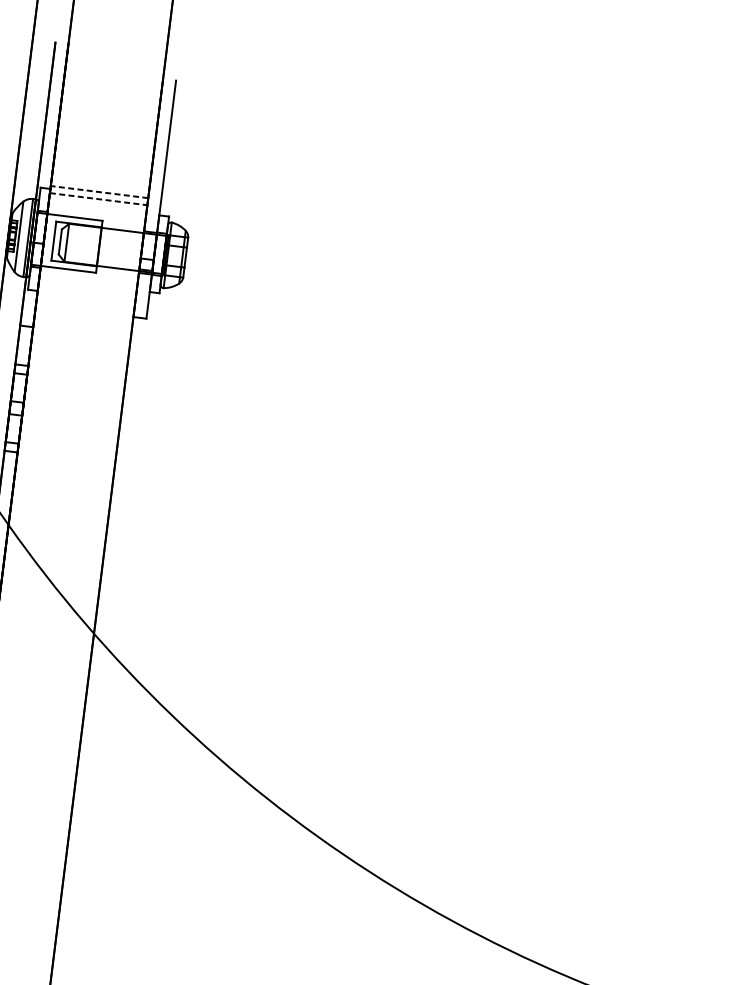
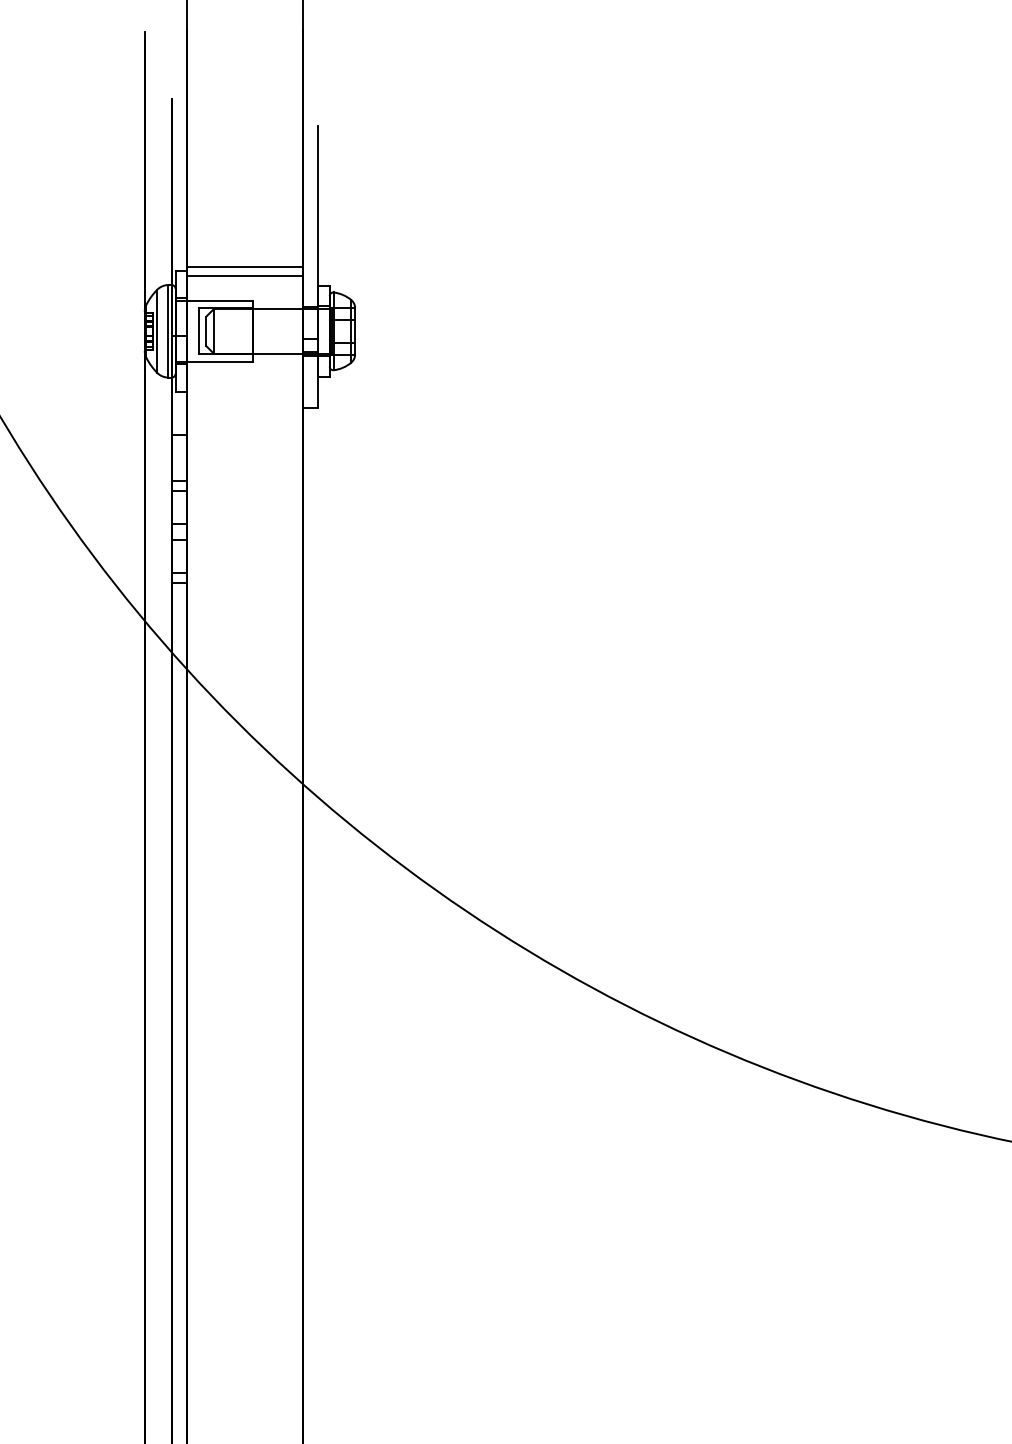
line: (99, 192) -> (244, 267), dashed -> solid
line: (98, 198) -> (244, 275), dashed -> solid

